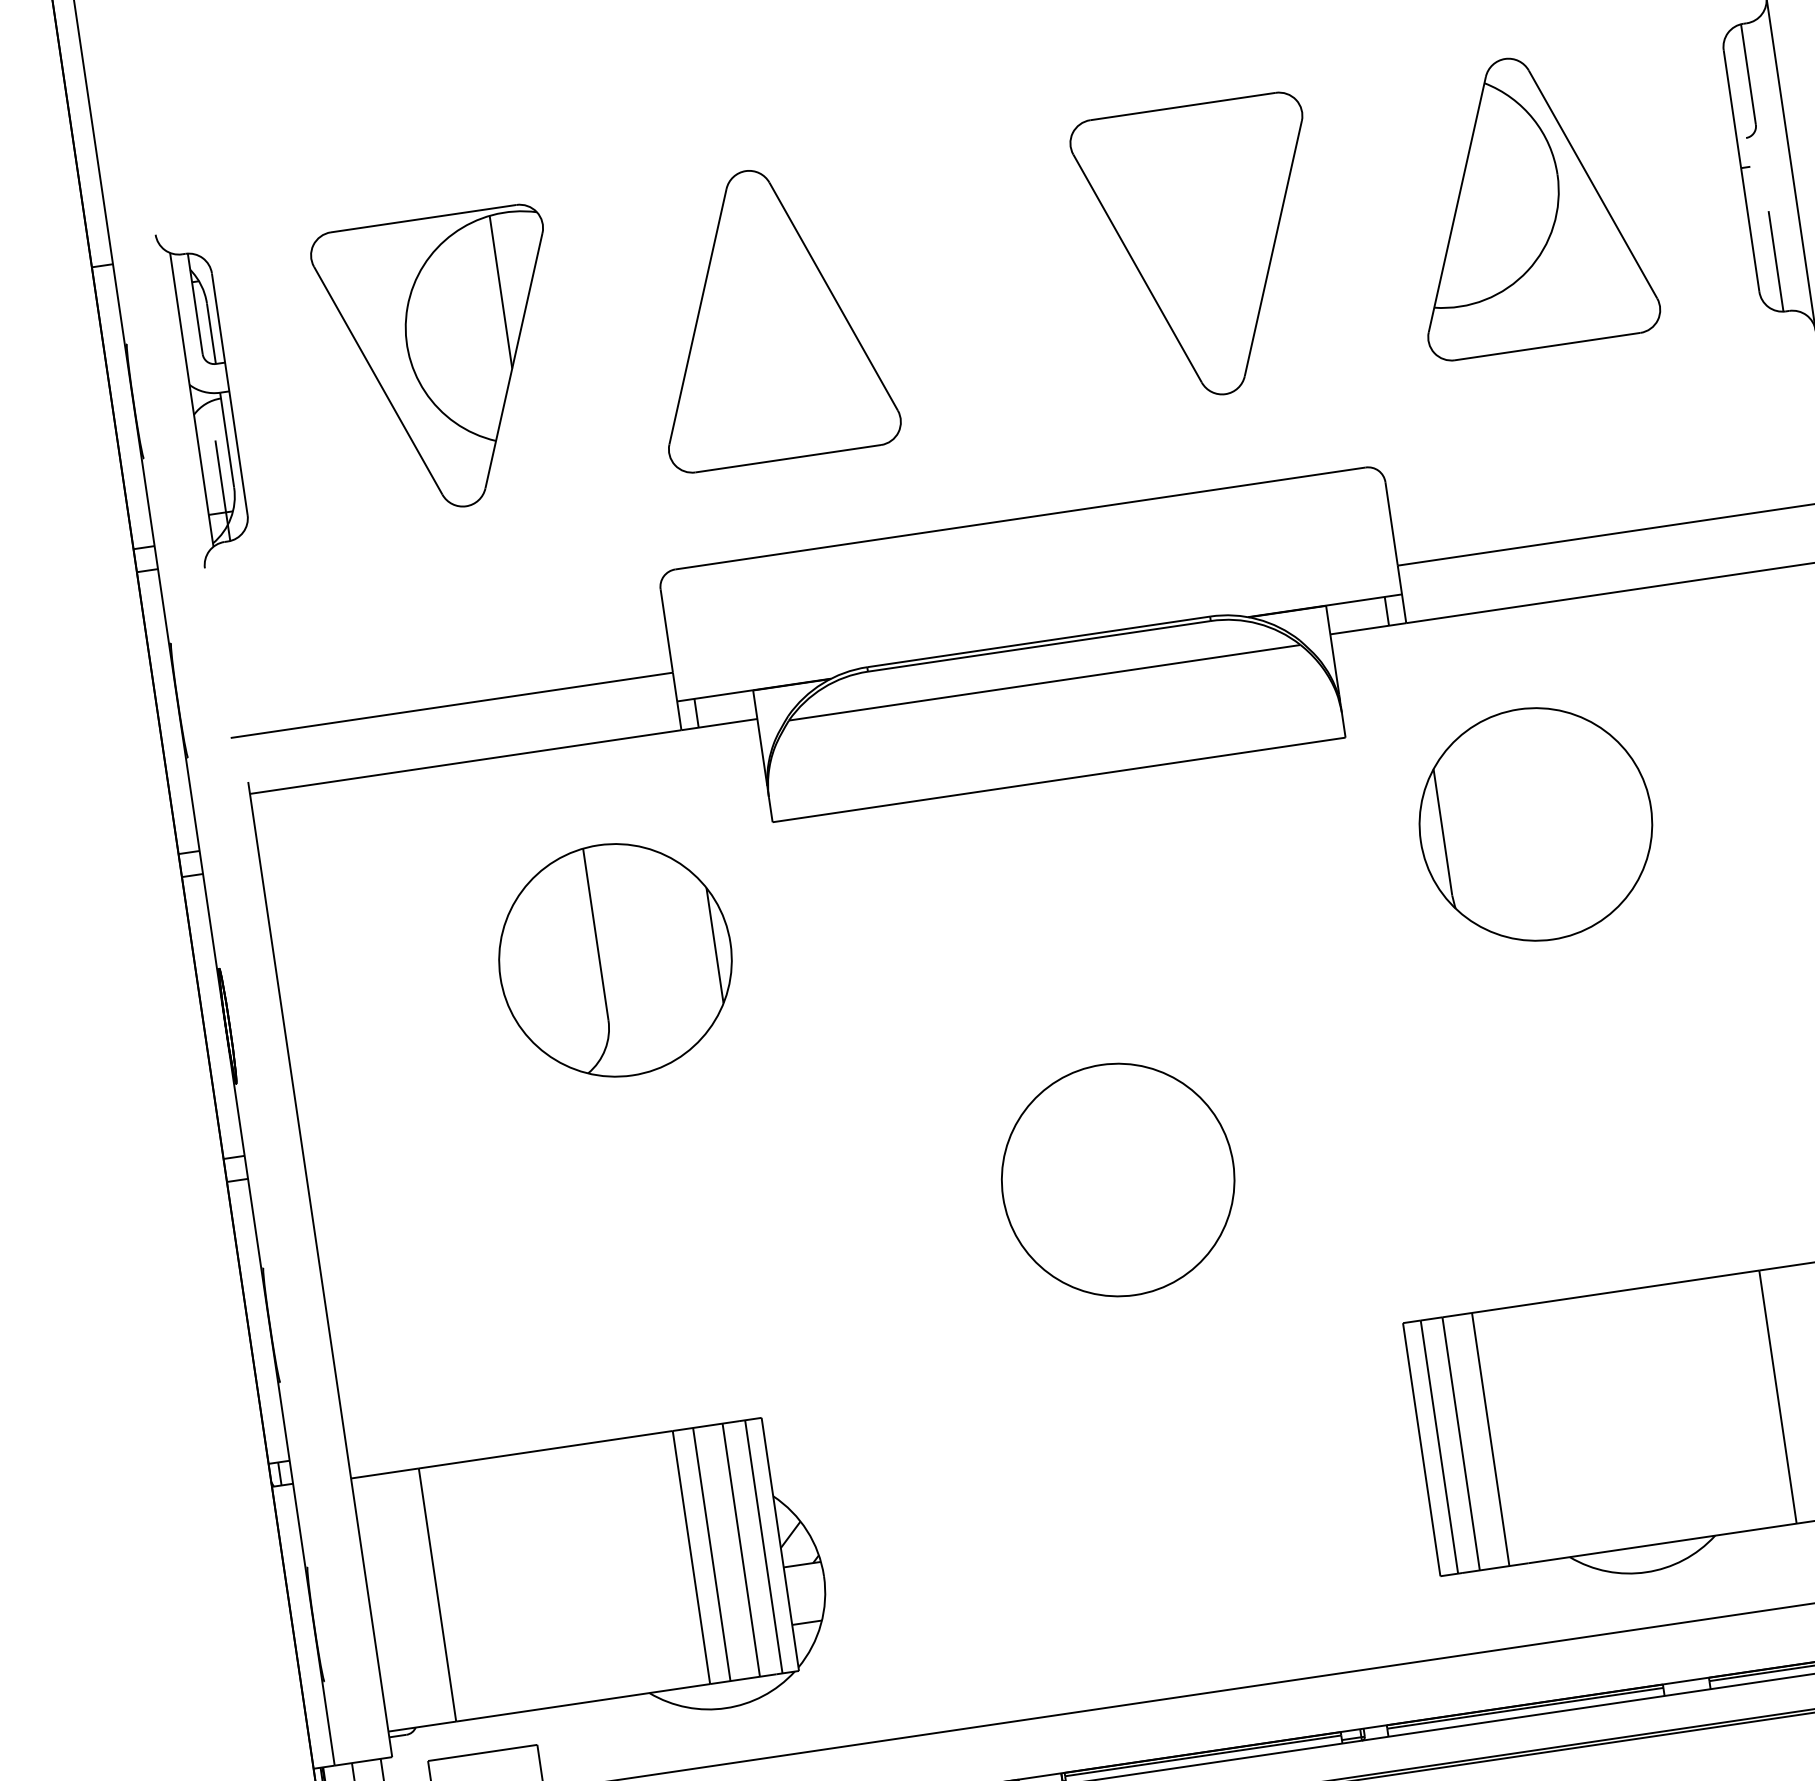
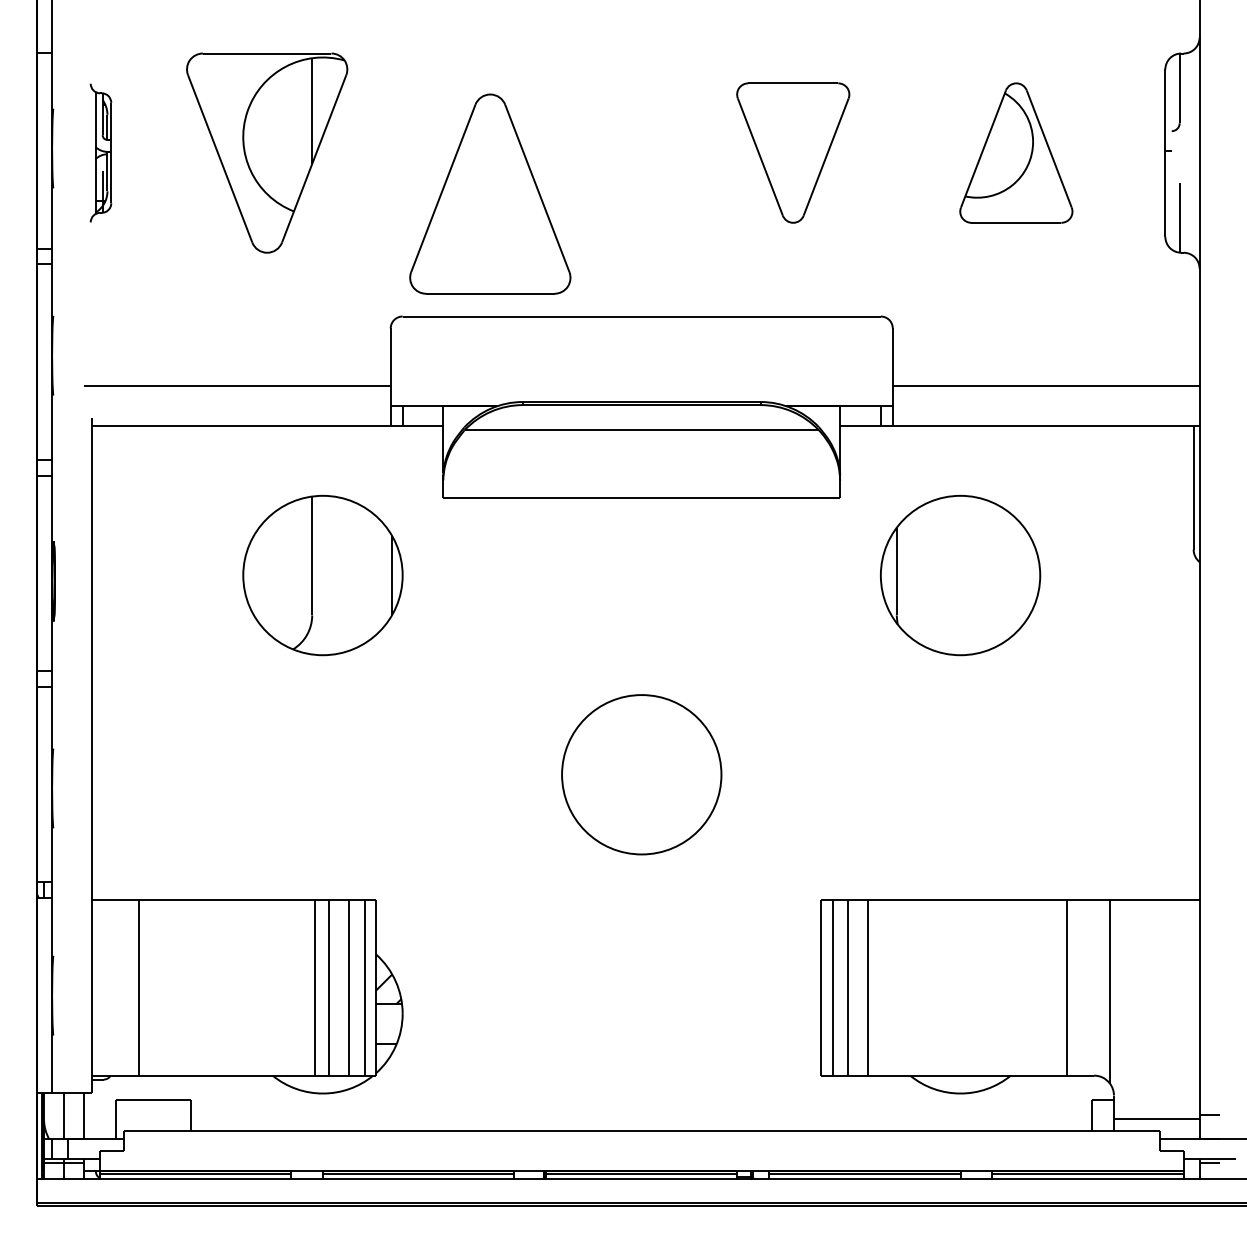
part: (1526, 201) -> (1016, 152), size x0.7
part: (1204, 249) -> (793, 152), size x0.7
part: (767, 313) -> (490, 193), moved
part: (204, 397) -> (100, 152), size x0.6

